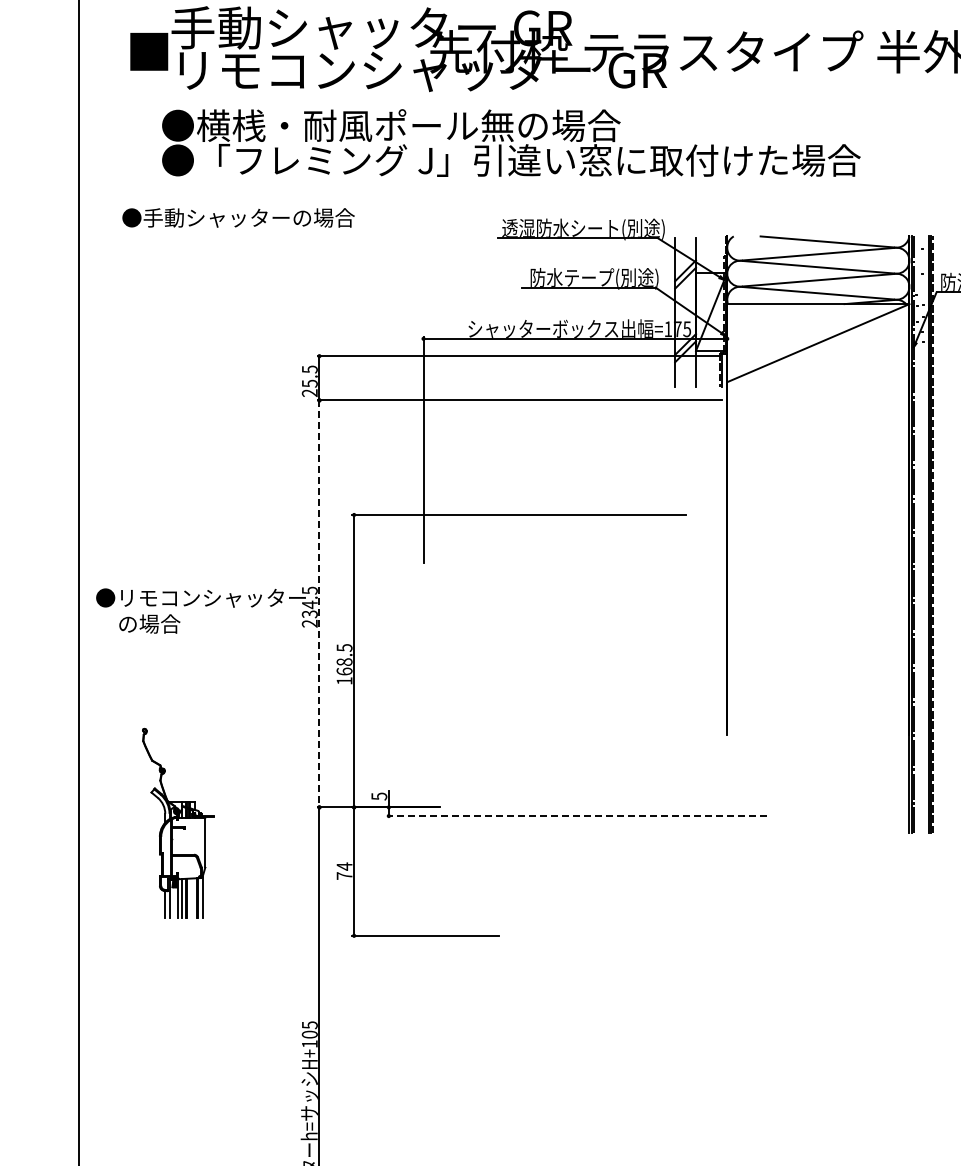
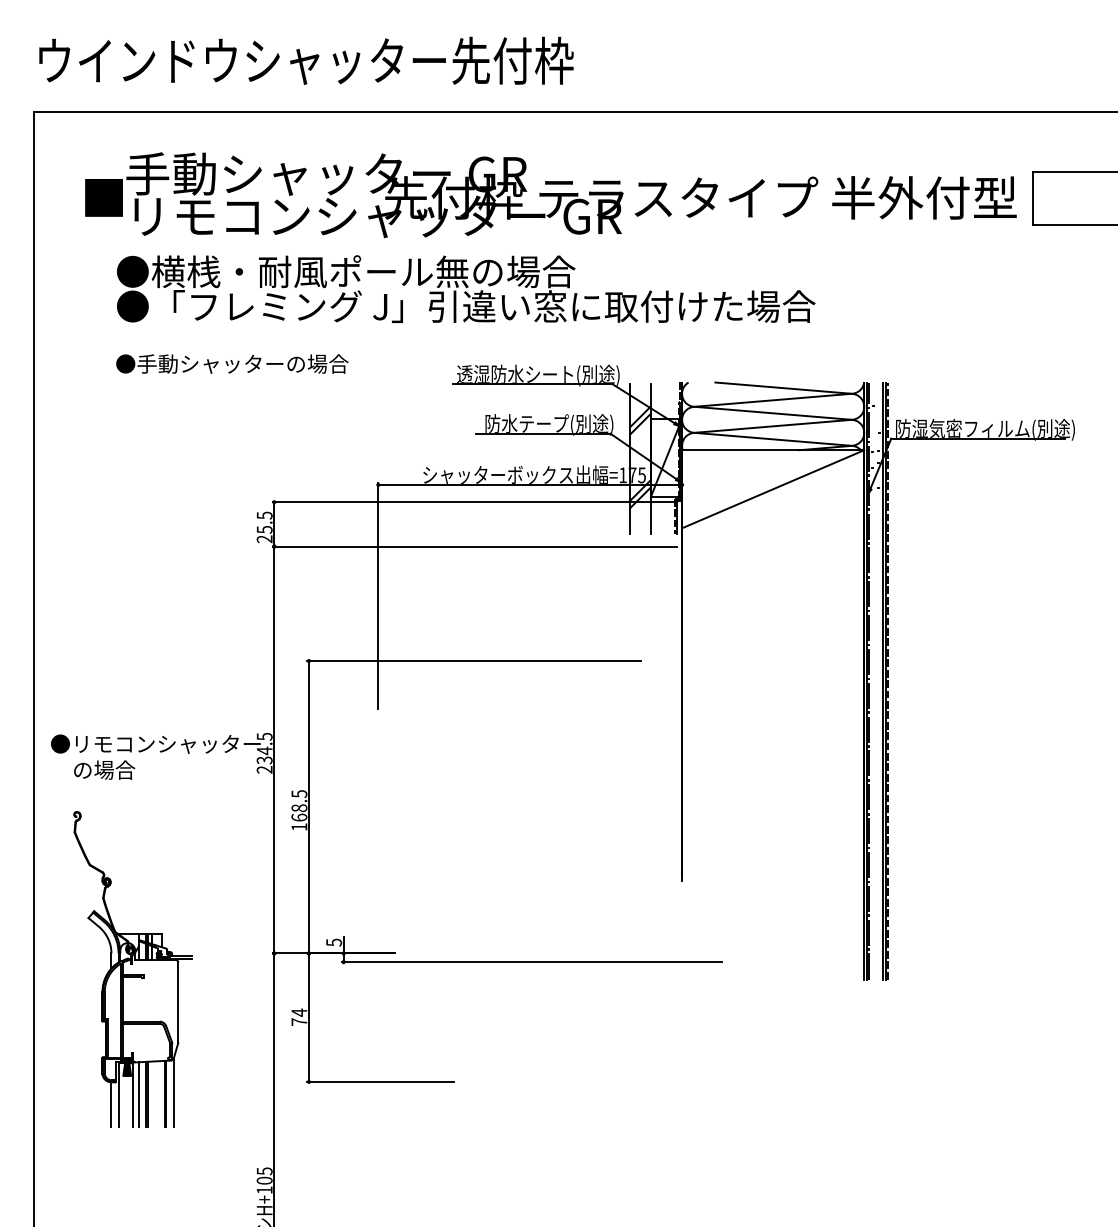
text: (238, 217) -> (232, 363), moved
line: (319, 604) -> (274, 750), dashed -> solid
line: (576, 816) -> (531, 962), dashed -> solid
part: (177, 823) -> (132, 969), size x1.67

